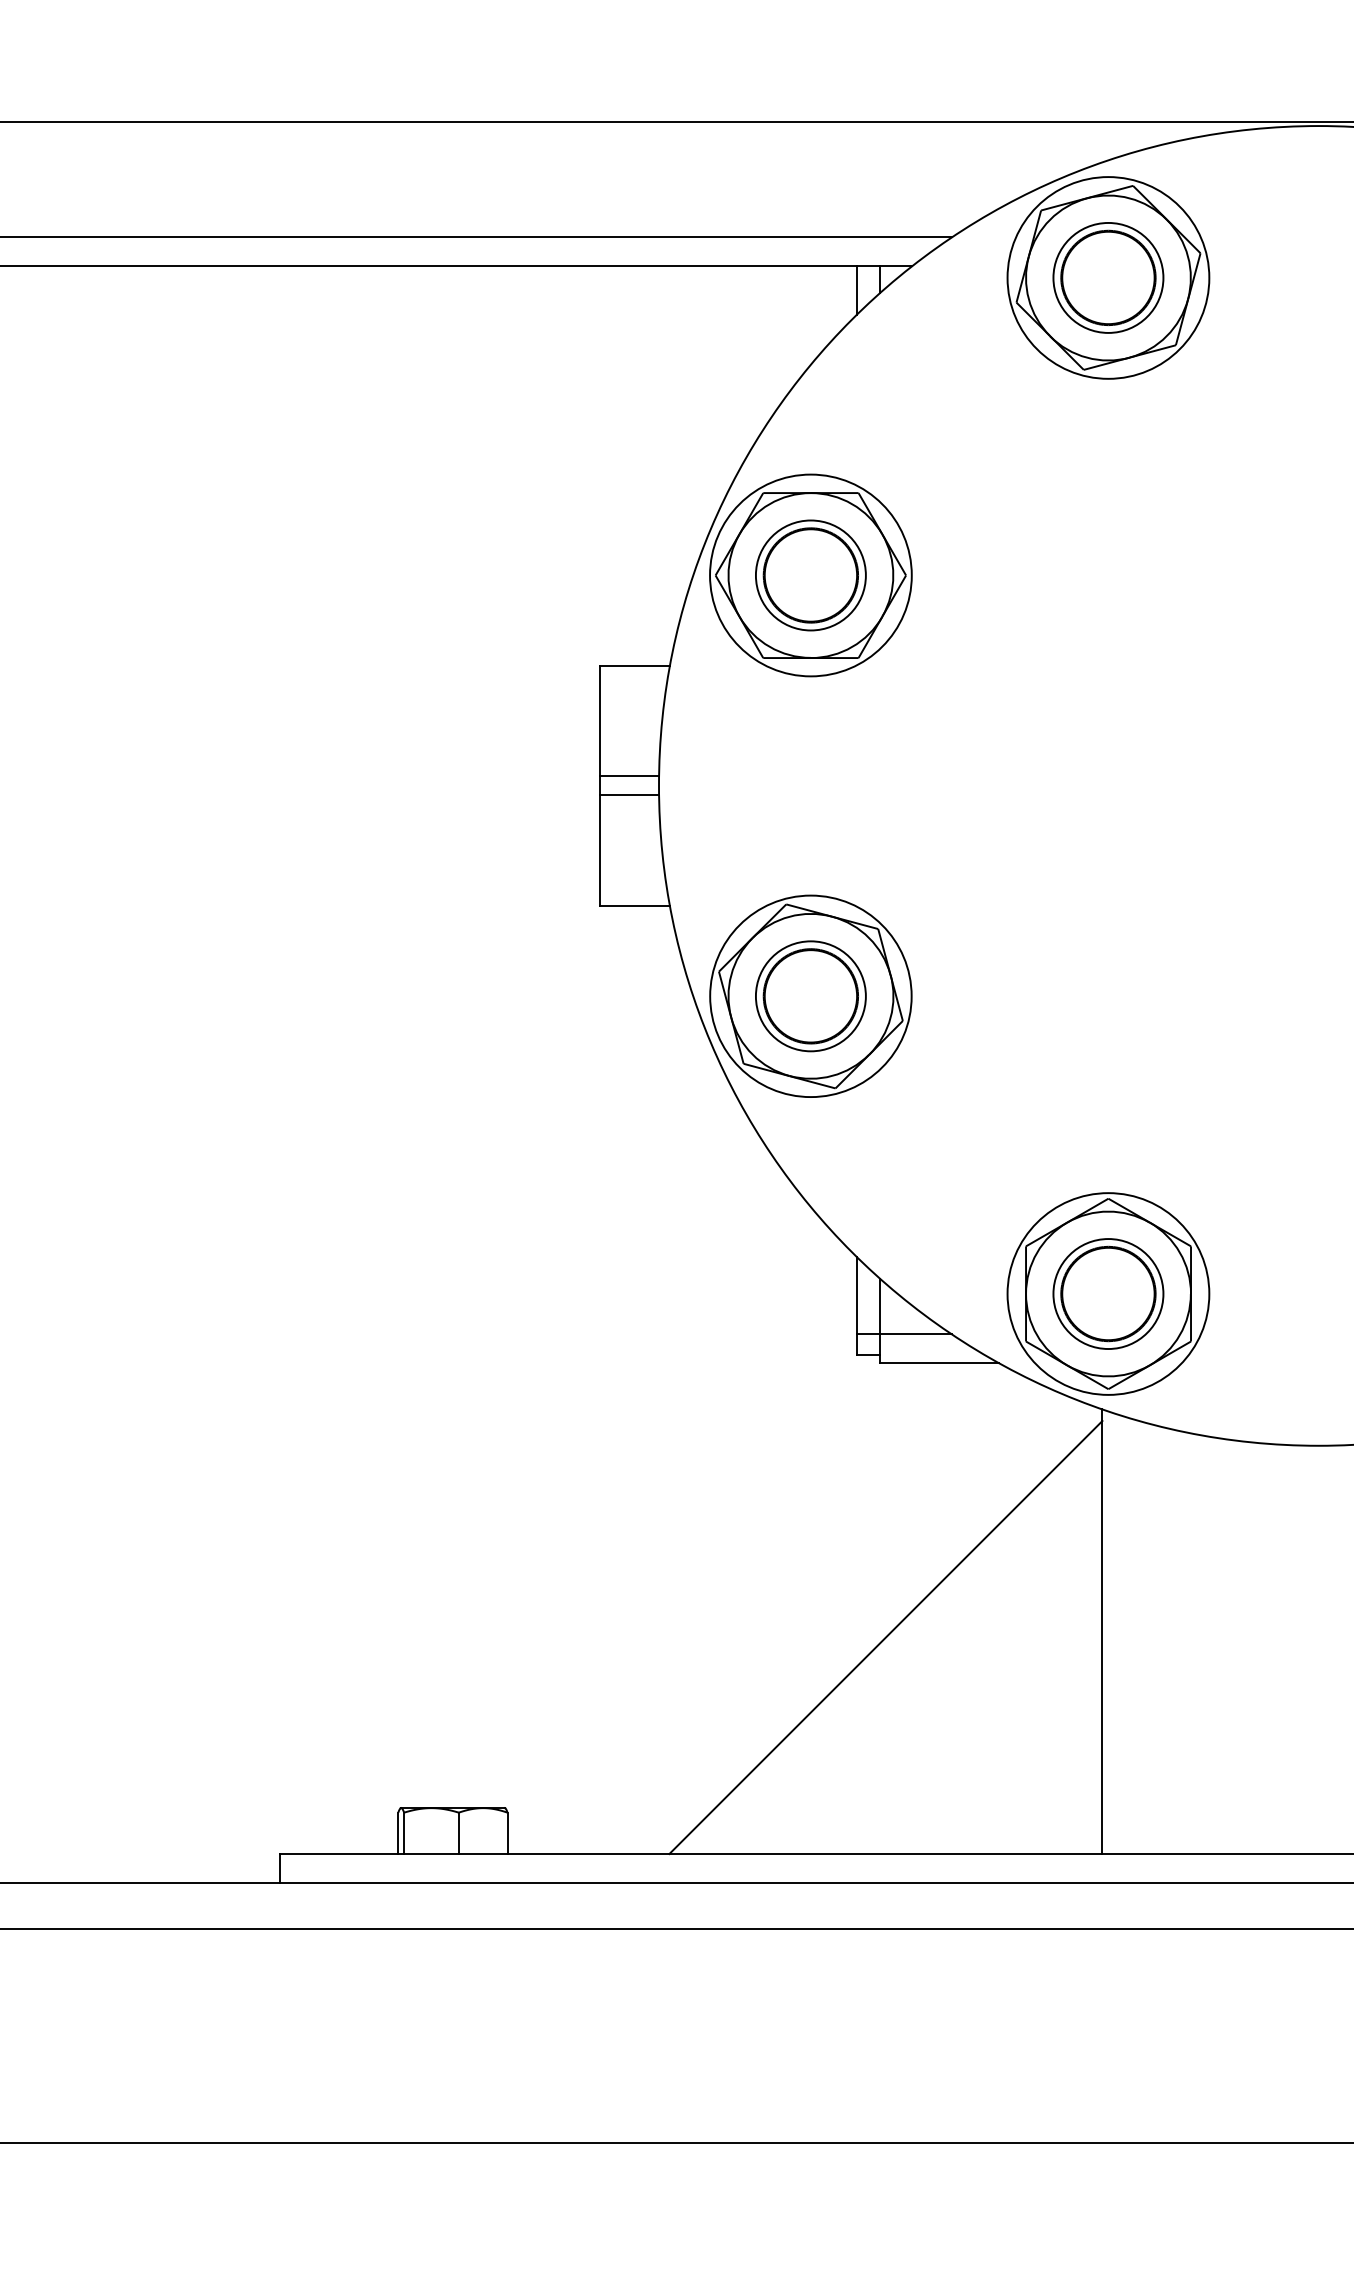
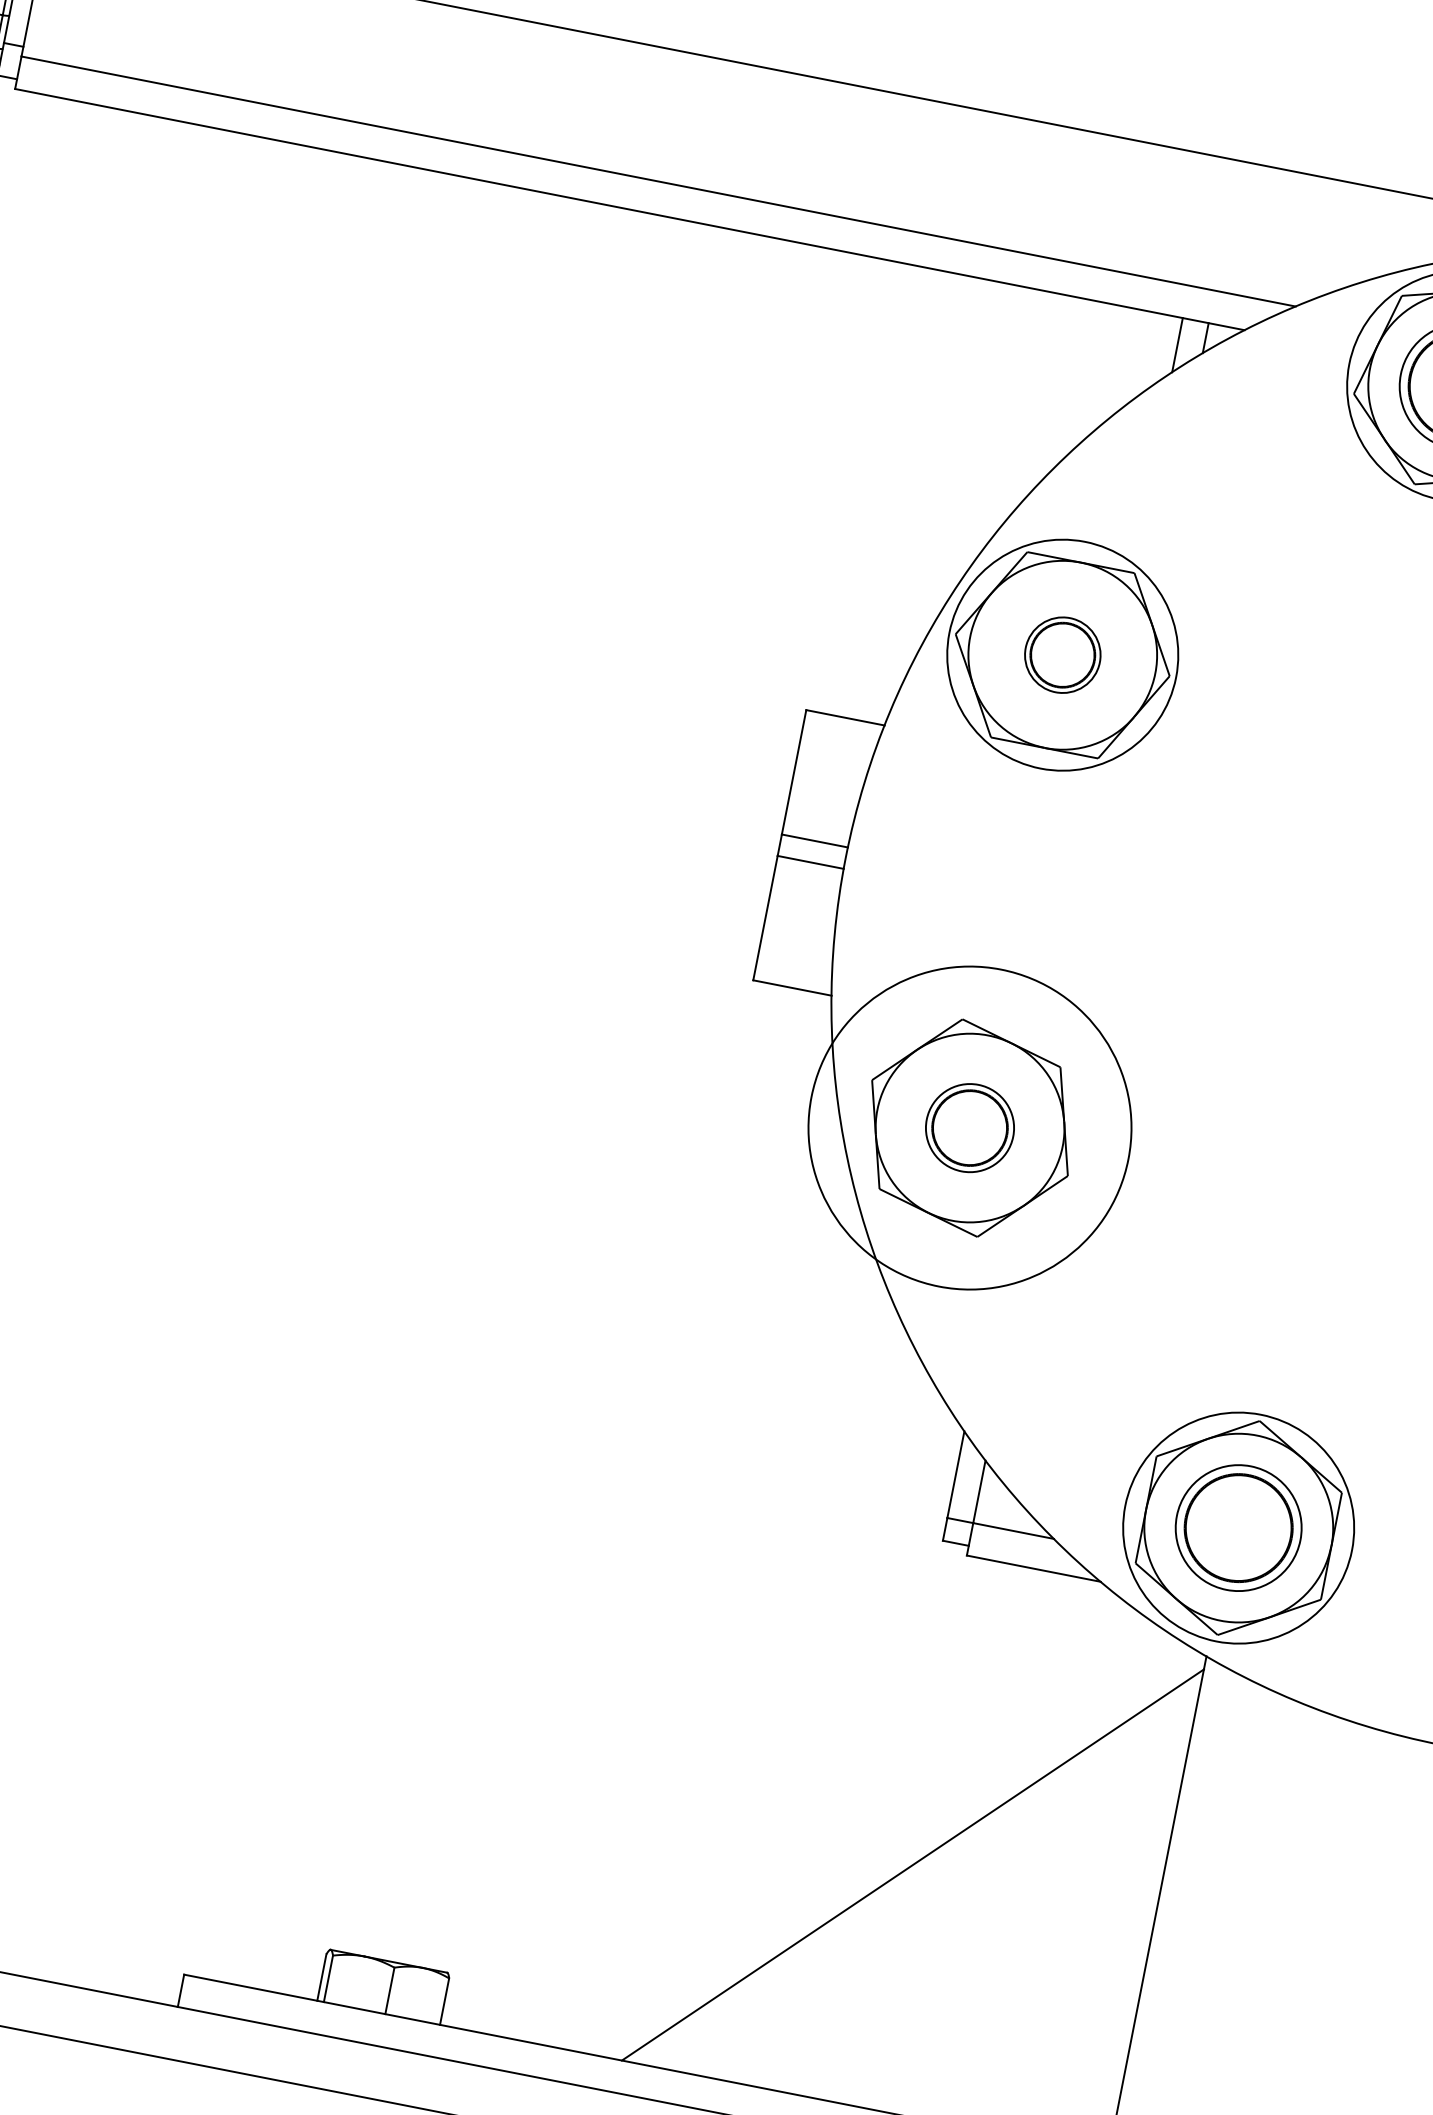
part: (810, 575) -> (1062, 655), size x0.6
circle: (810, 996) -> (969, 1128), size x1.4
part: (810, 996) -> (969, 1128), size x0.7

